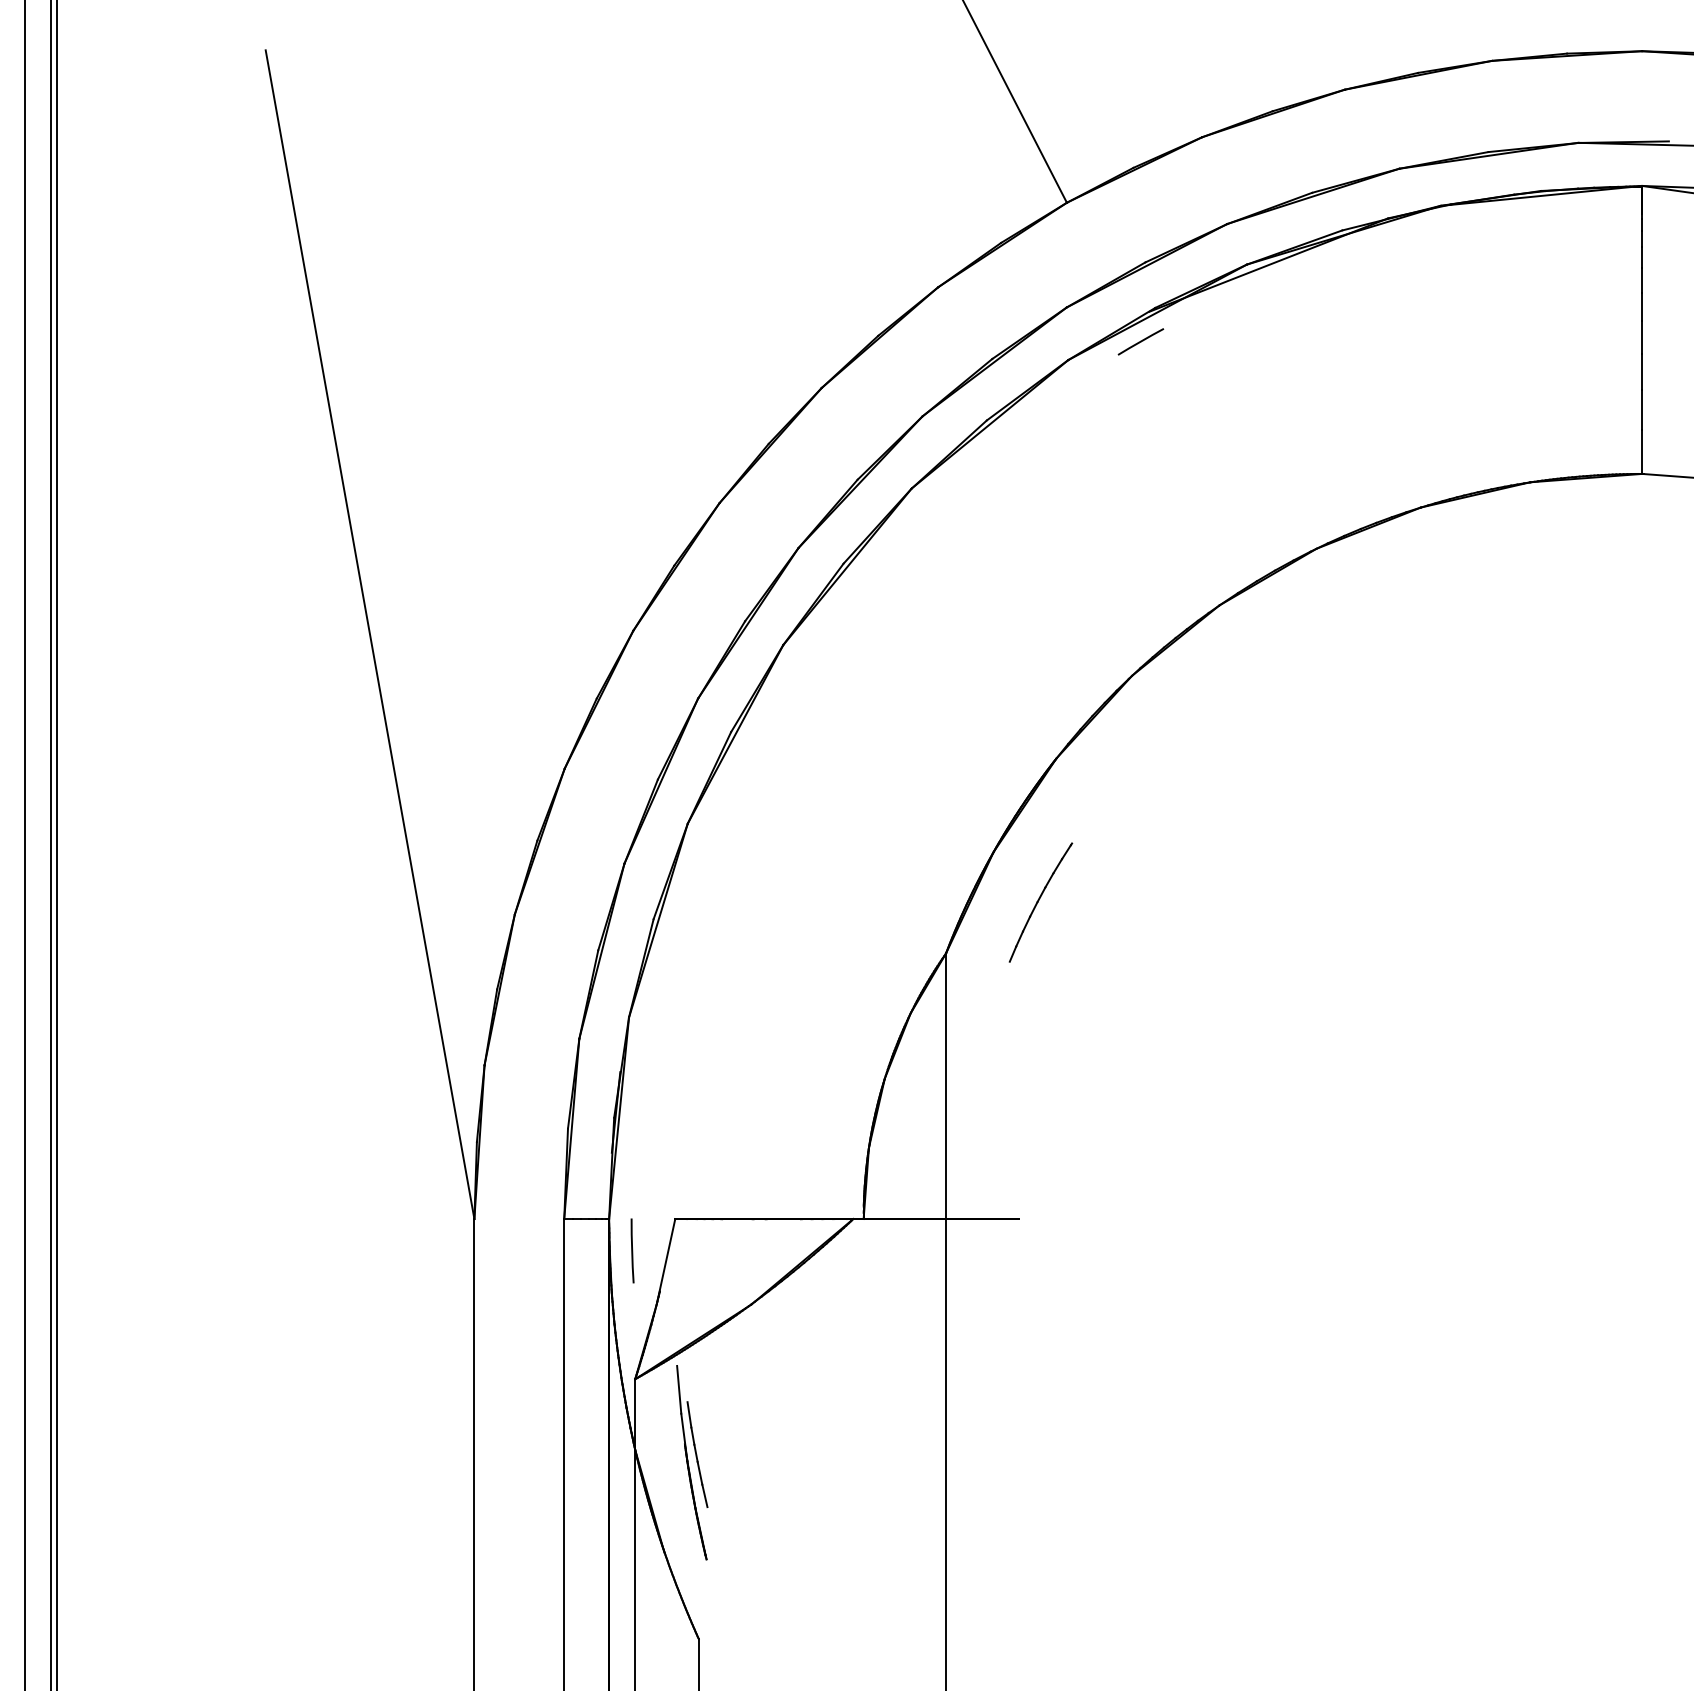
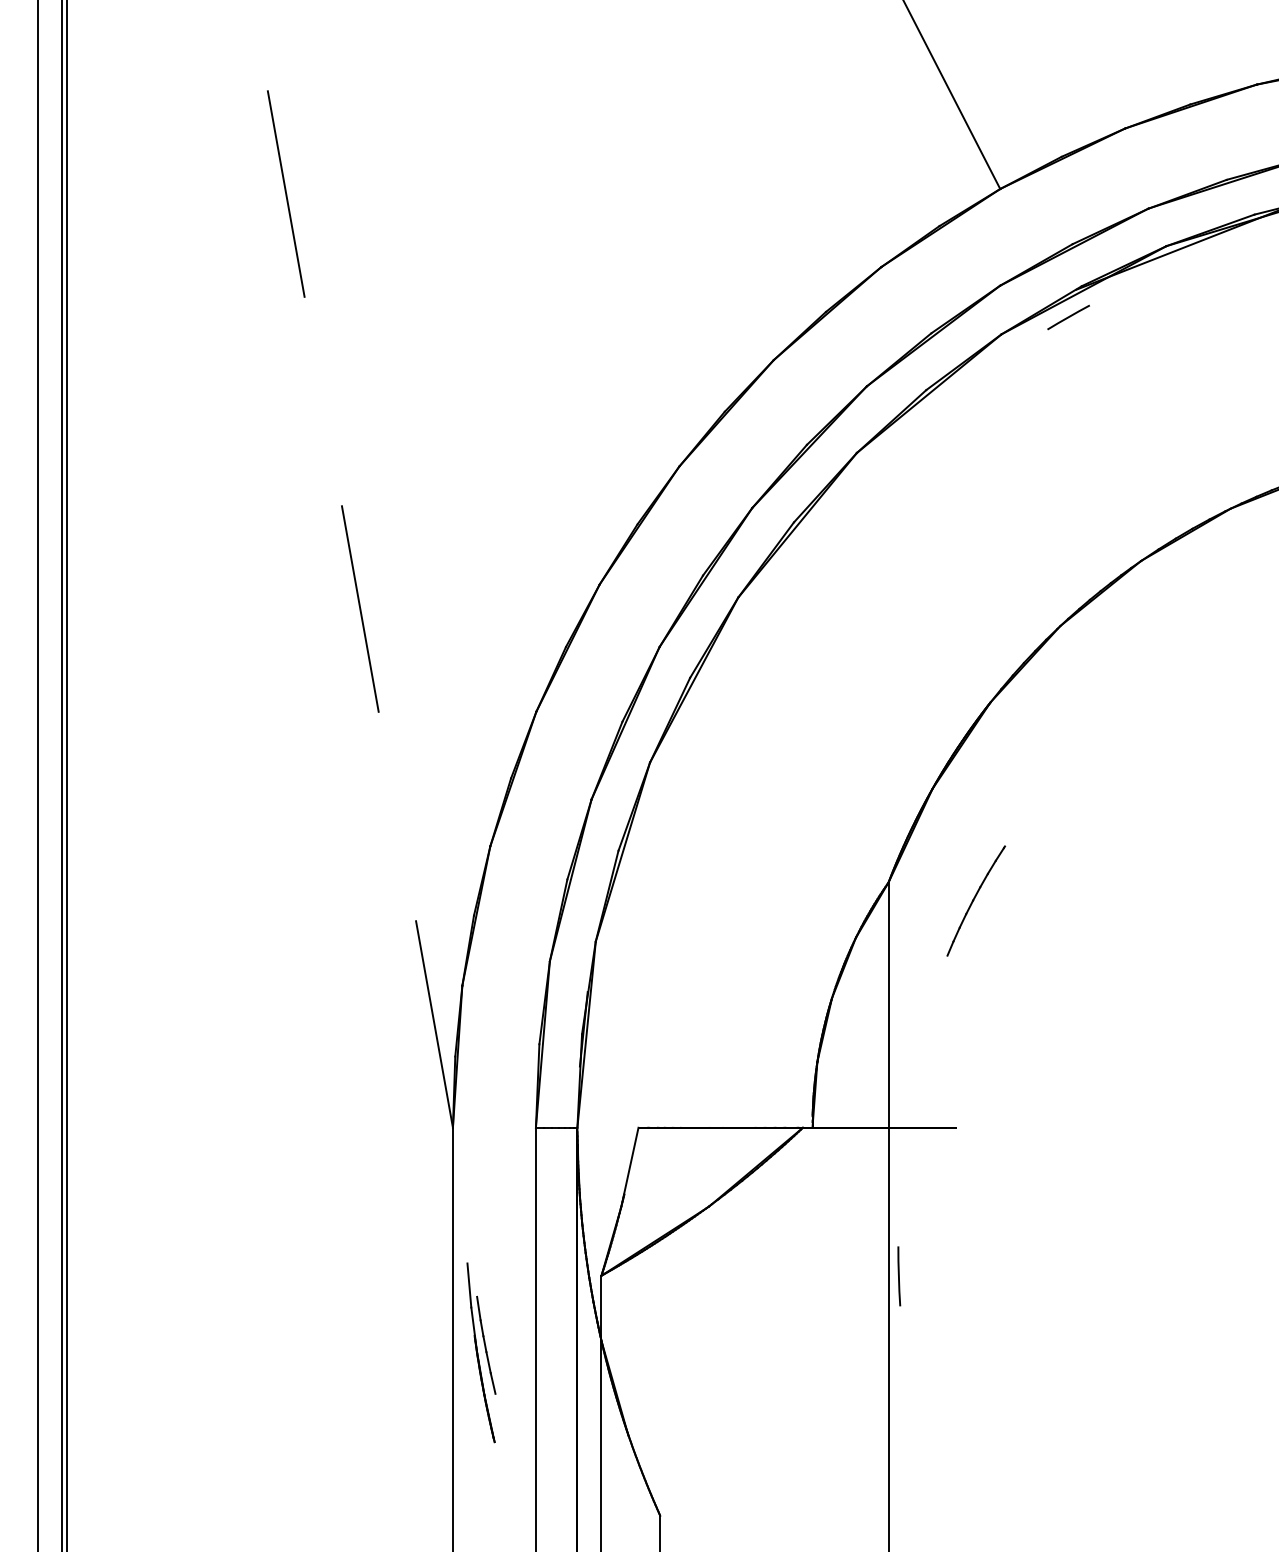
line: (370, 634) -> (356, 587), solid -> dashed
part: (1040, 902) -> (975, 900), moved
line: (632, 1250) -> (899, 1275), moved
part: (692, 1462) -> (481, 1352), moved

